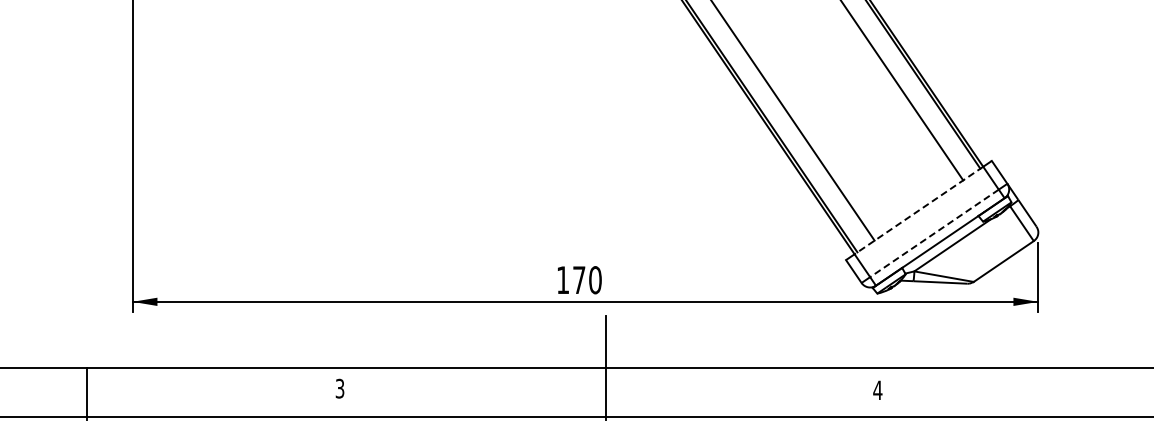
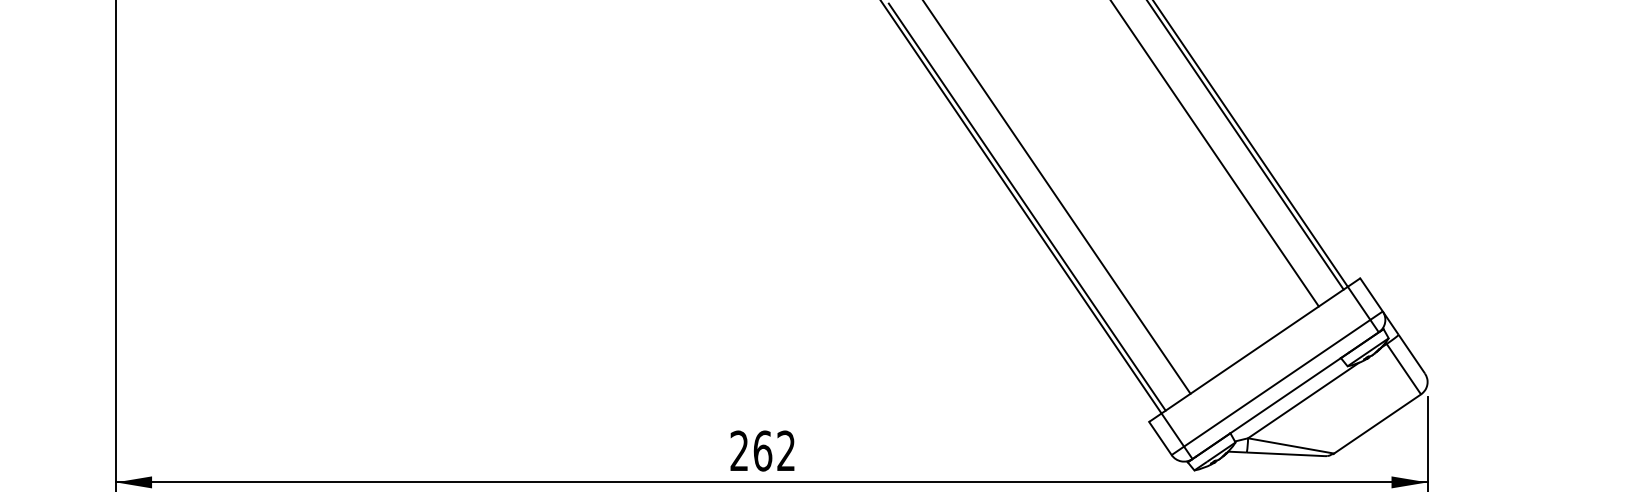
line: (918, 210) -> (1254, 350), dashed -> solid
line: (934, 233) -> (1277, 383), dashed -> solid
text: (579, 280) -> (763, 451), 170 -> 262

